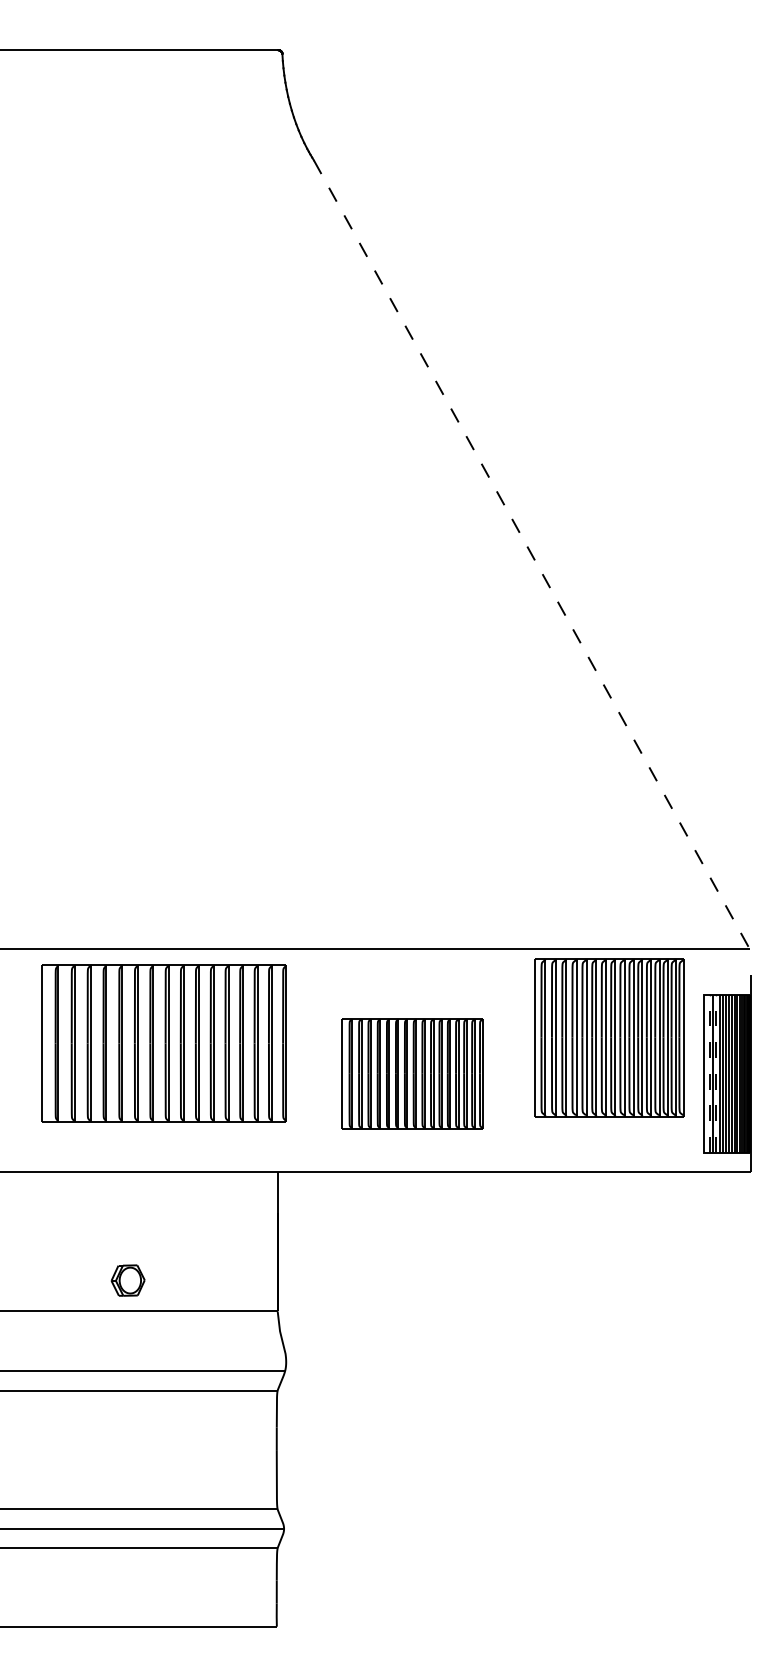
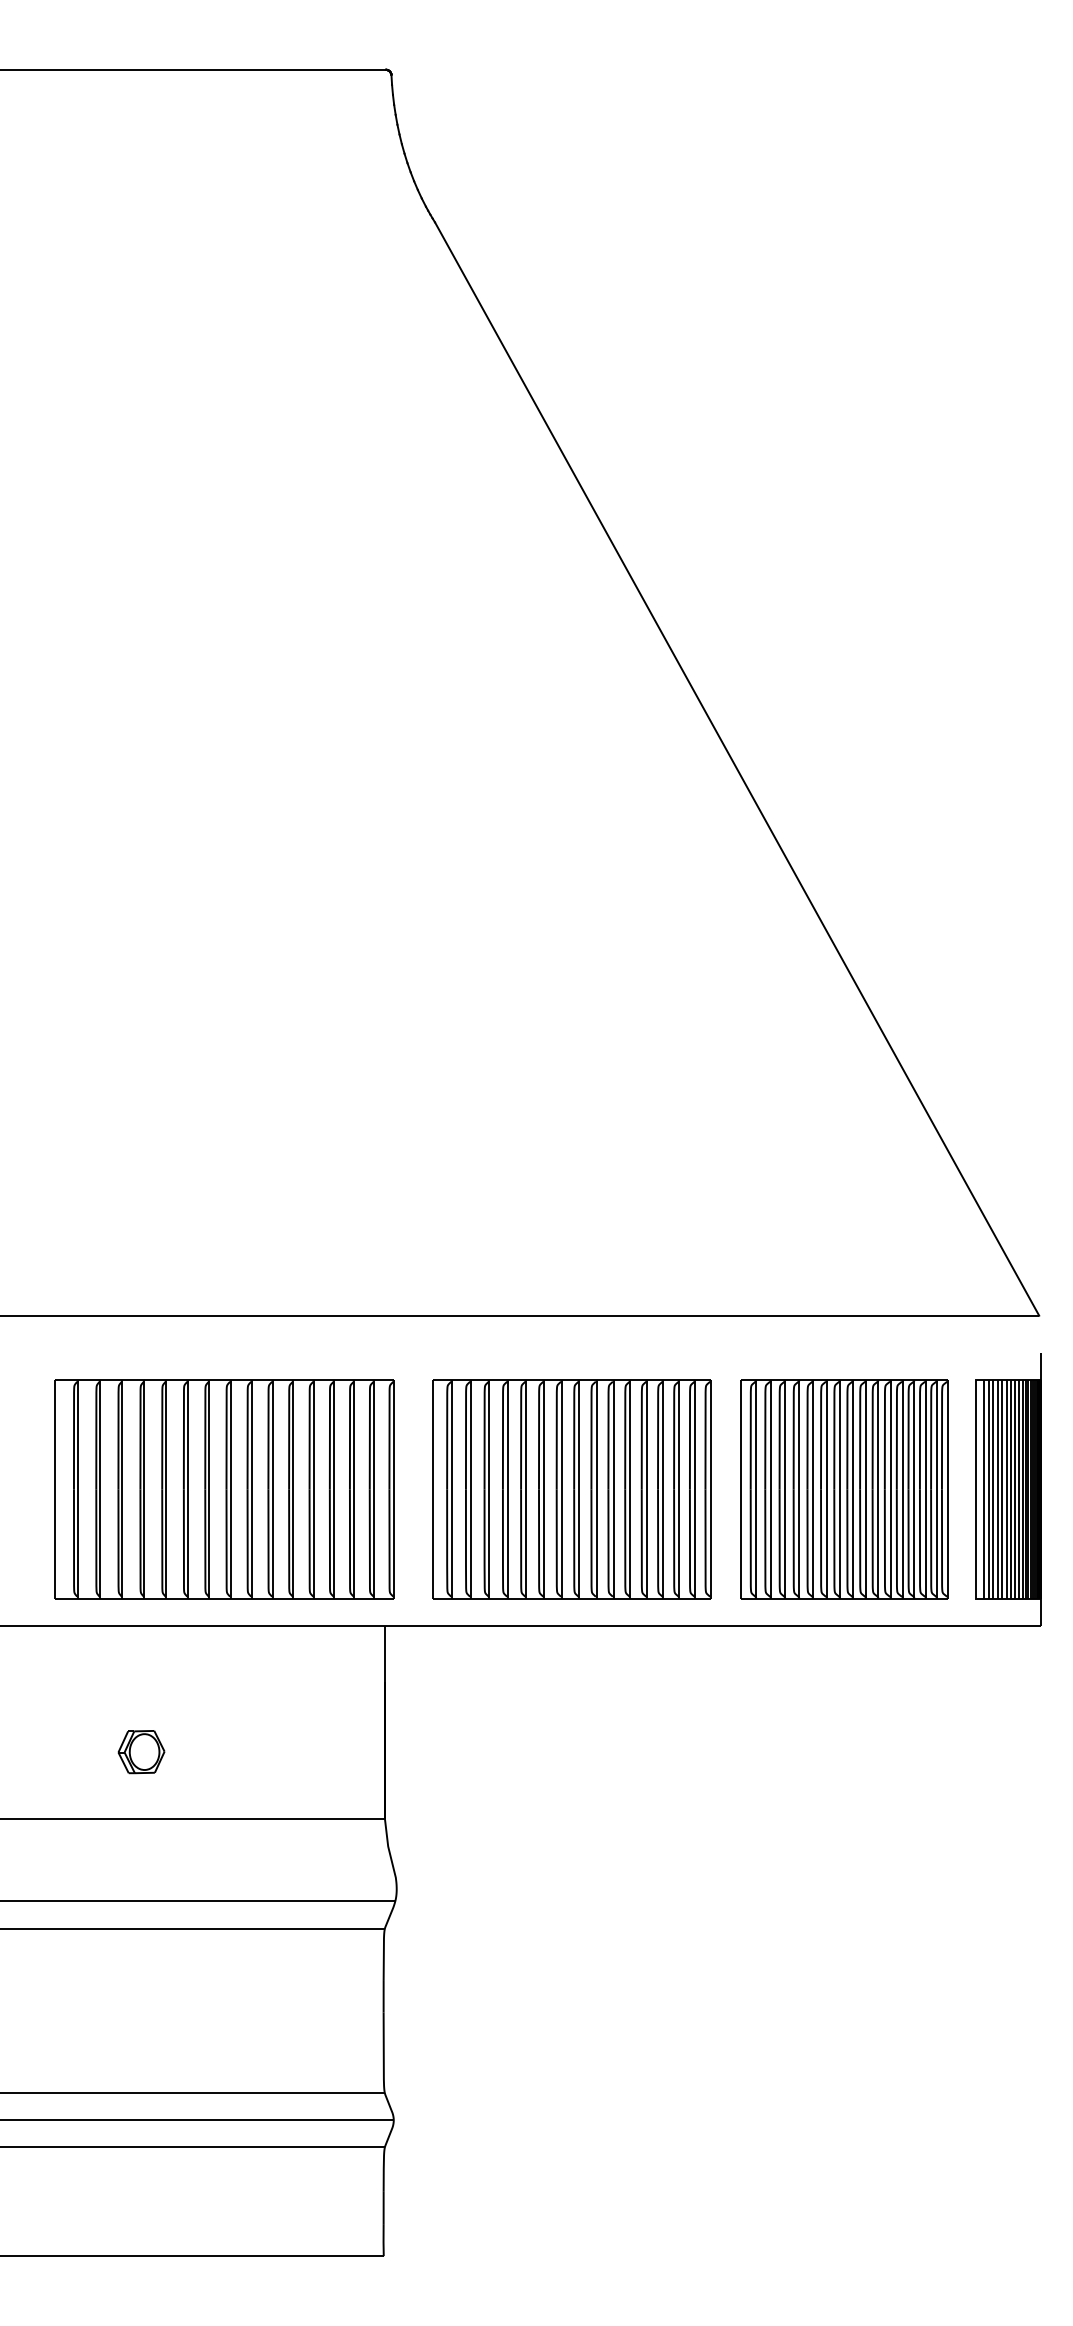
line: (531, 554) -> (737, 769), dashed -> solid
part: (609, 1037) -> (844, 1489), moved
part: (164, 1043) -> (224, 1489), moved
part: (412, 1073) -> (571, 1489), size x1.43
line: (709, 1073) -> (983, 1489), dashed -> solid
line: (716, 1073) -> (993, 1489), dashed -> solid
part: (128, 1280) -> (141, 1752), moved

